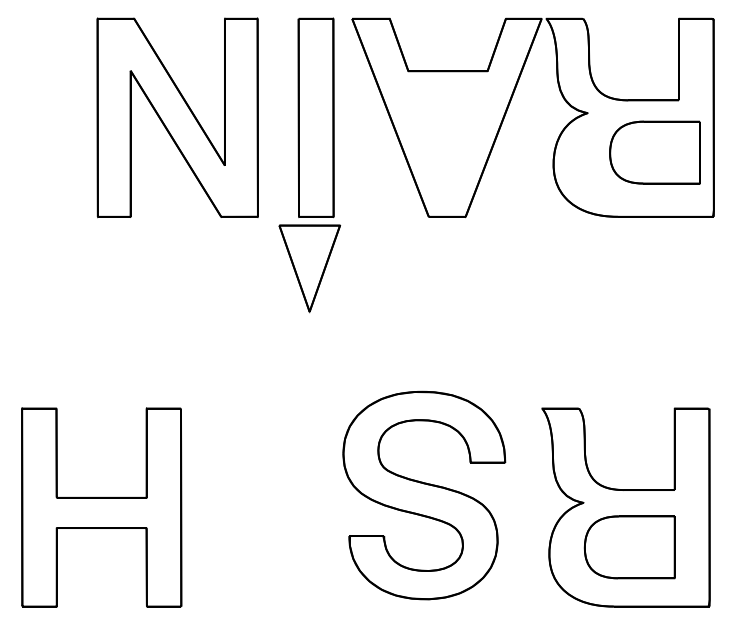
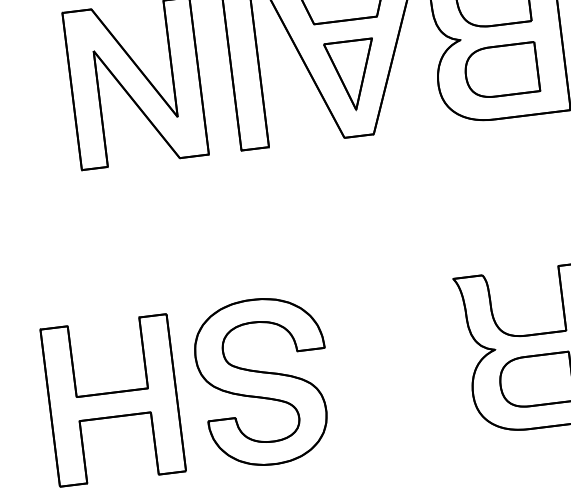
part: (654, 152) -> (501, 70), moved
part: (309, 268) -> (351, 75), moved
part: (424, 495) -> (263, 381), moved

